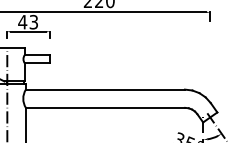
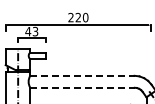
line: (105, 89) -> (82, 75), solid -> dashed
line: (107, 107) -> (83, 87), solid -> dashed

